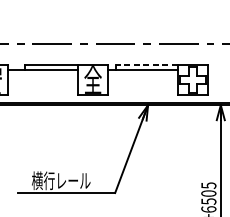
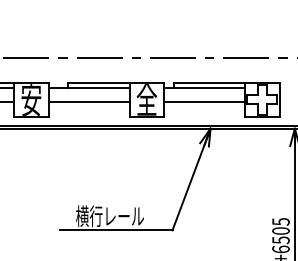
line: (147, 65) -> (209, 82), dashed -> solid
line: (42, 82) -> (88, 102), added
line: (142, 82) -> (204, 102), added

